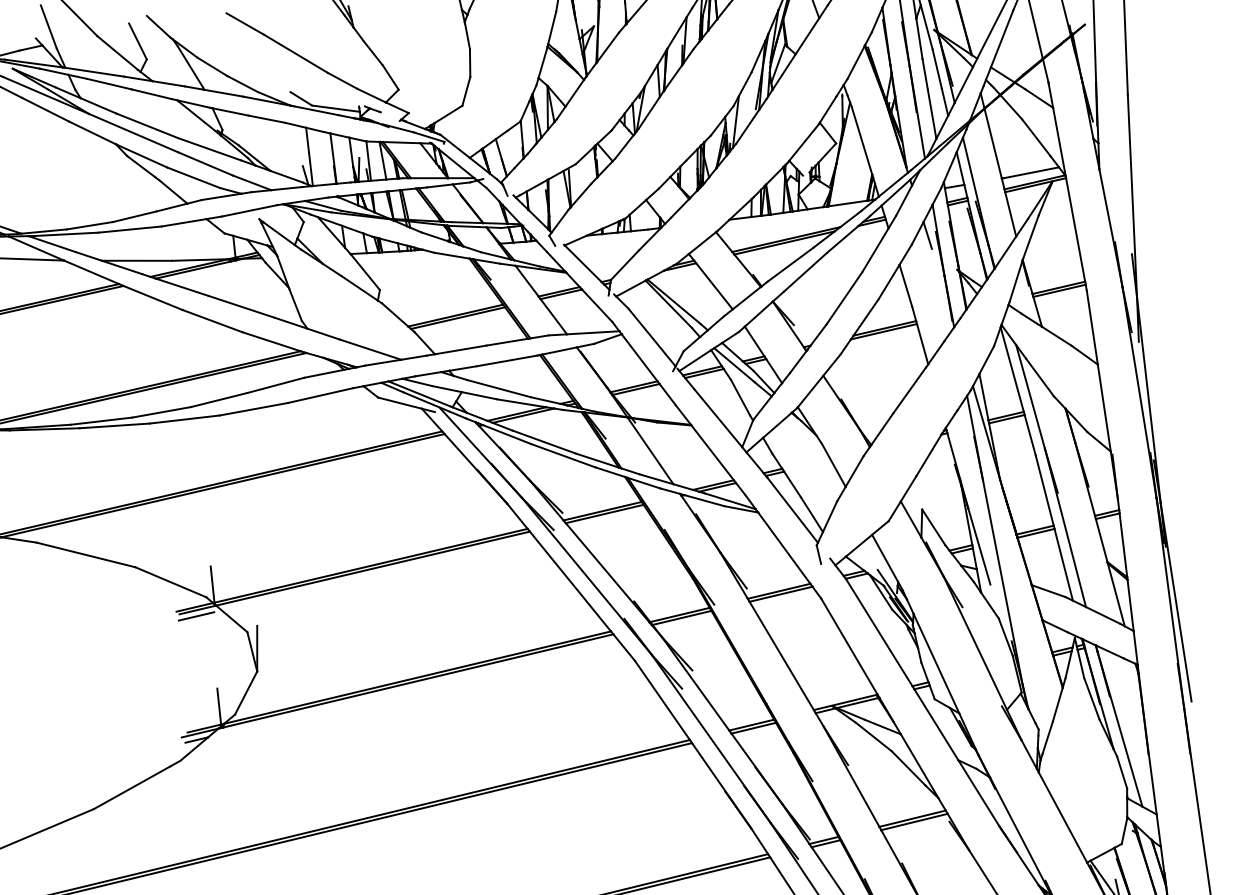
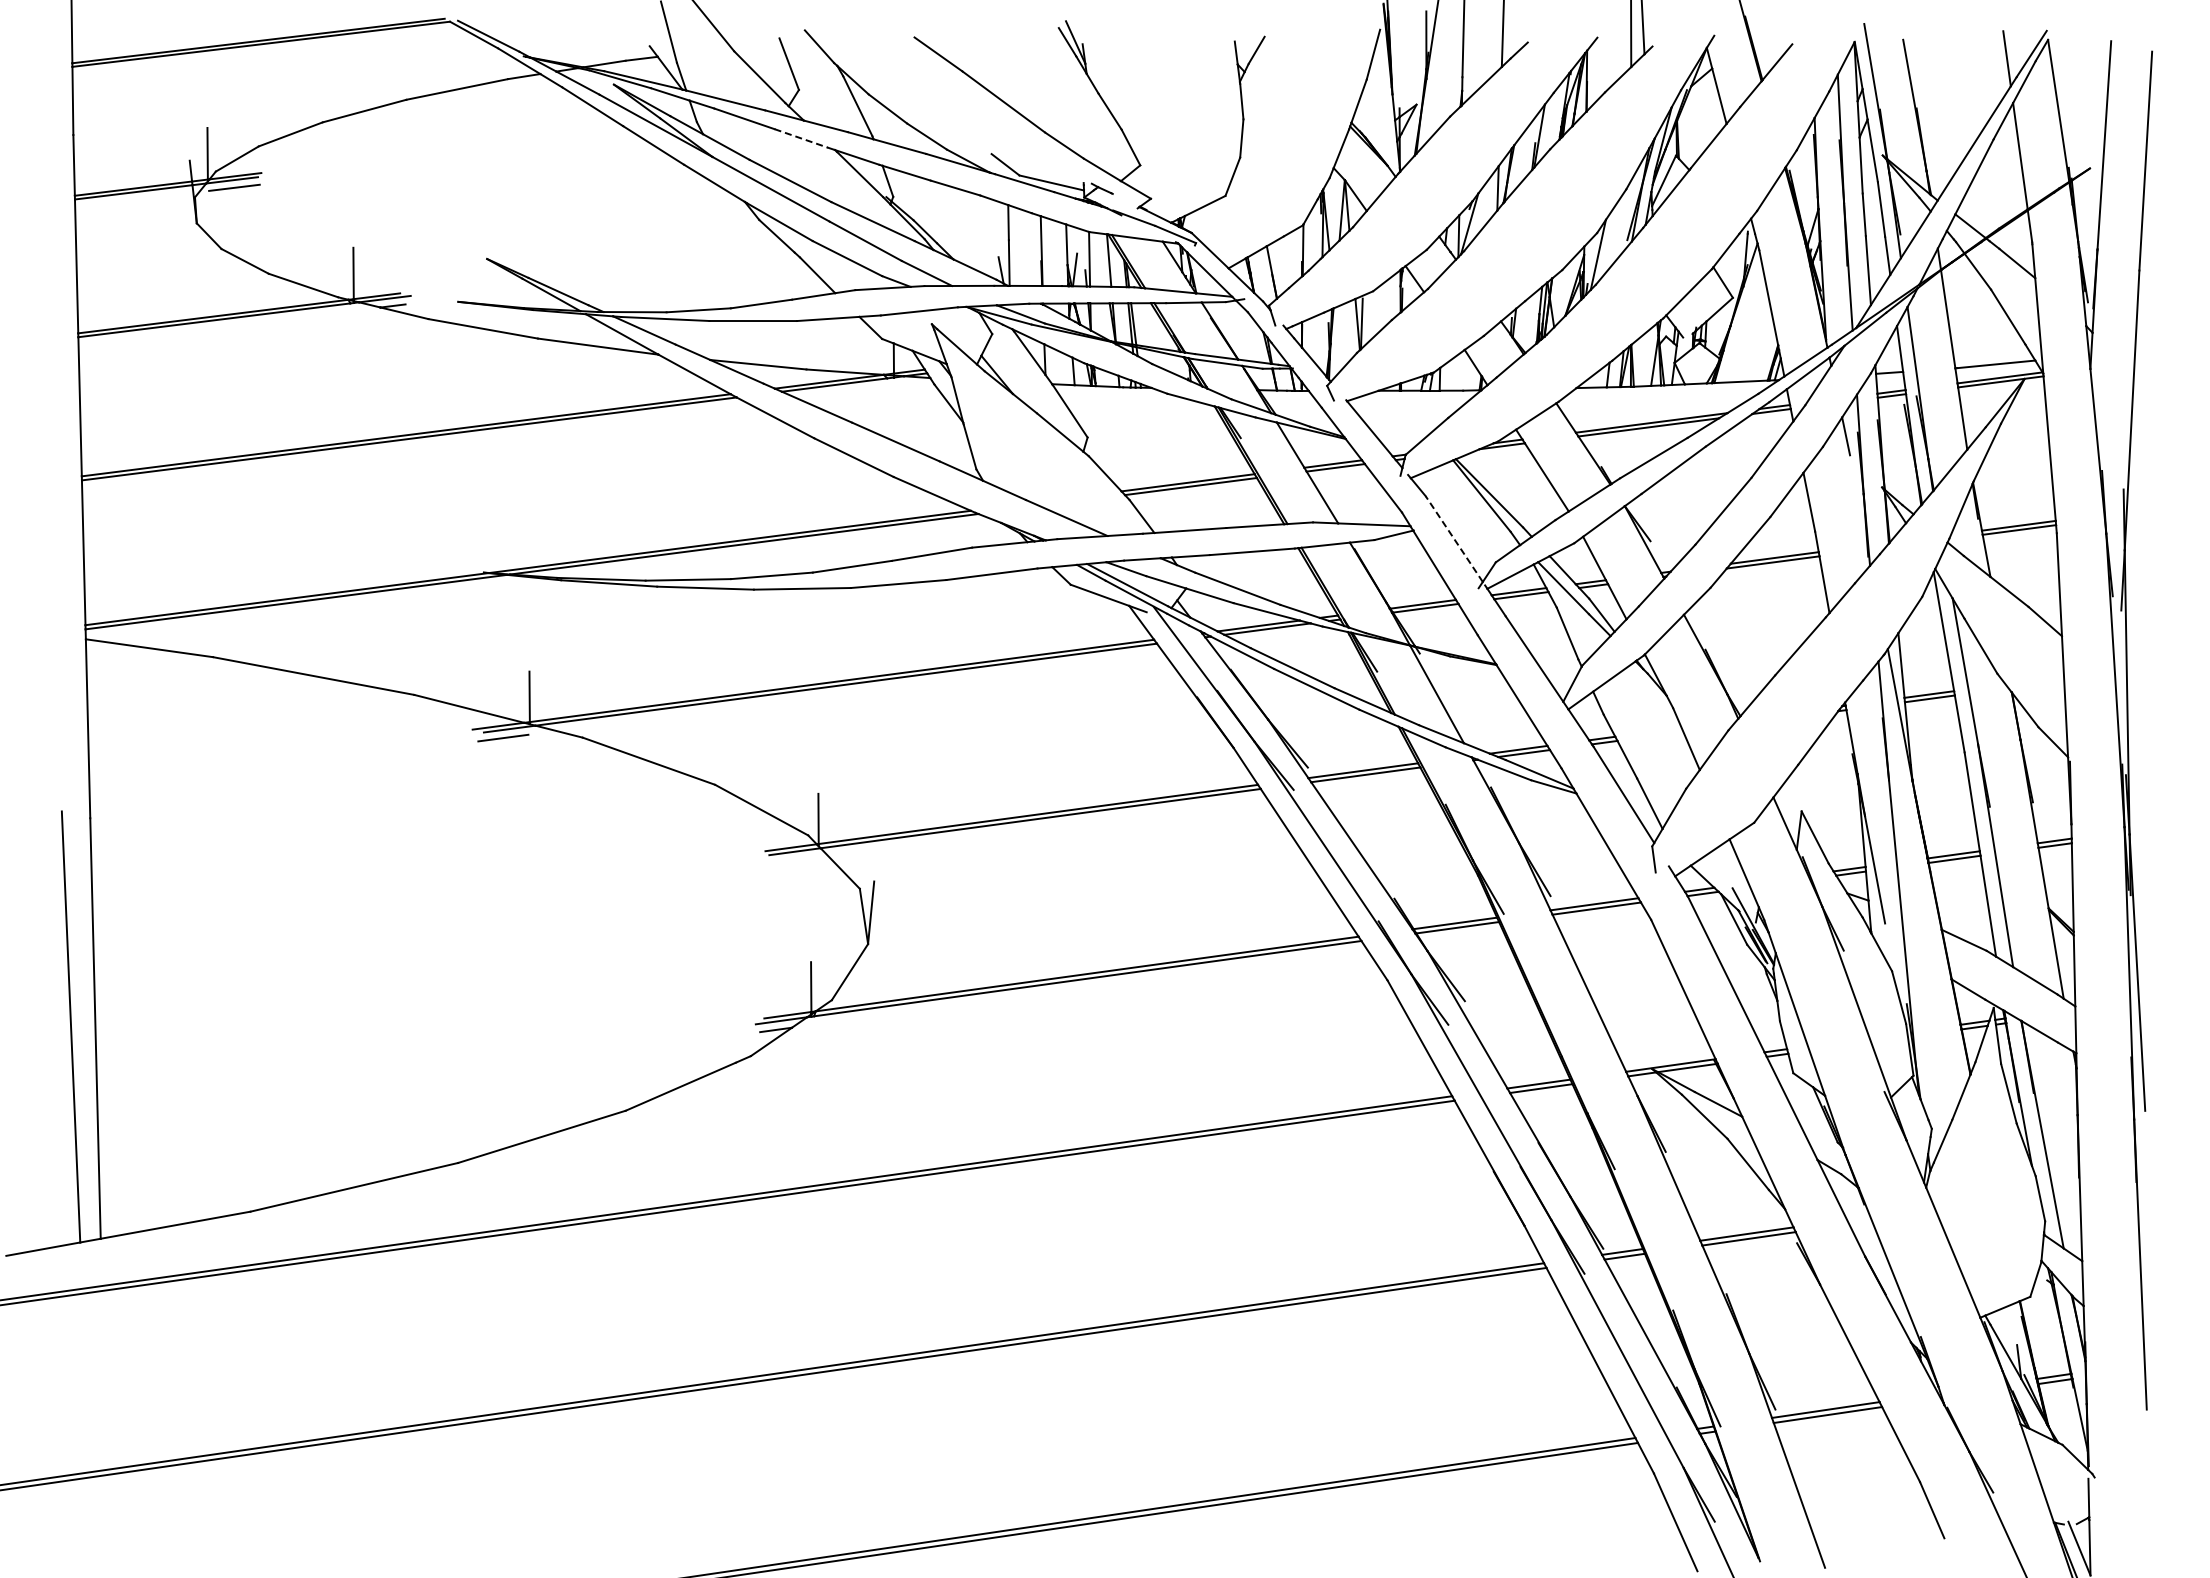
line: (152, 94) -> (801, 138), solid -> dashed
line: (652, 337) -> (1454, 539), solid -> dashed
line: (196, 616) -> (792, 860), removed

